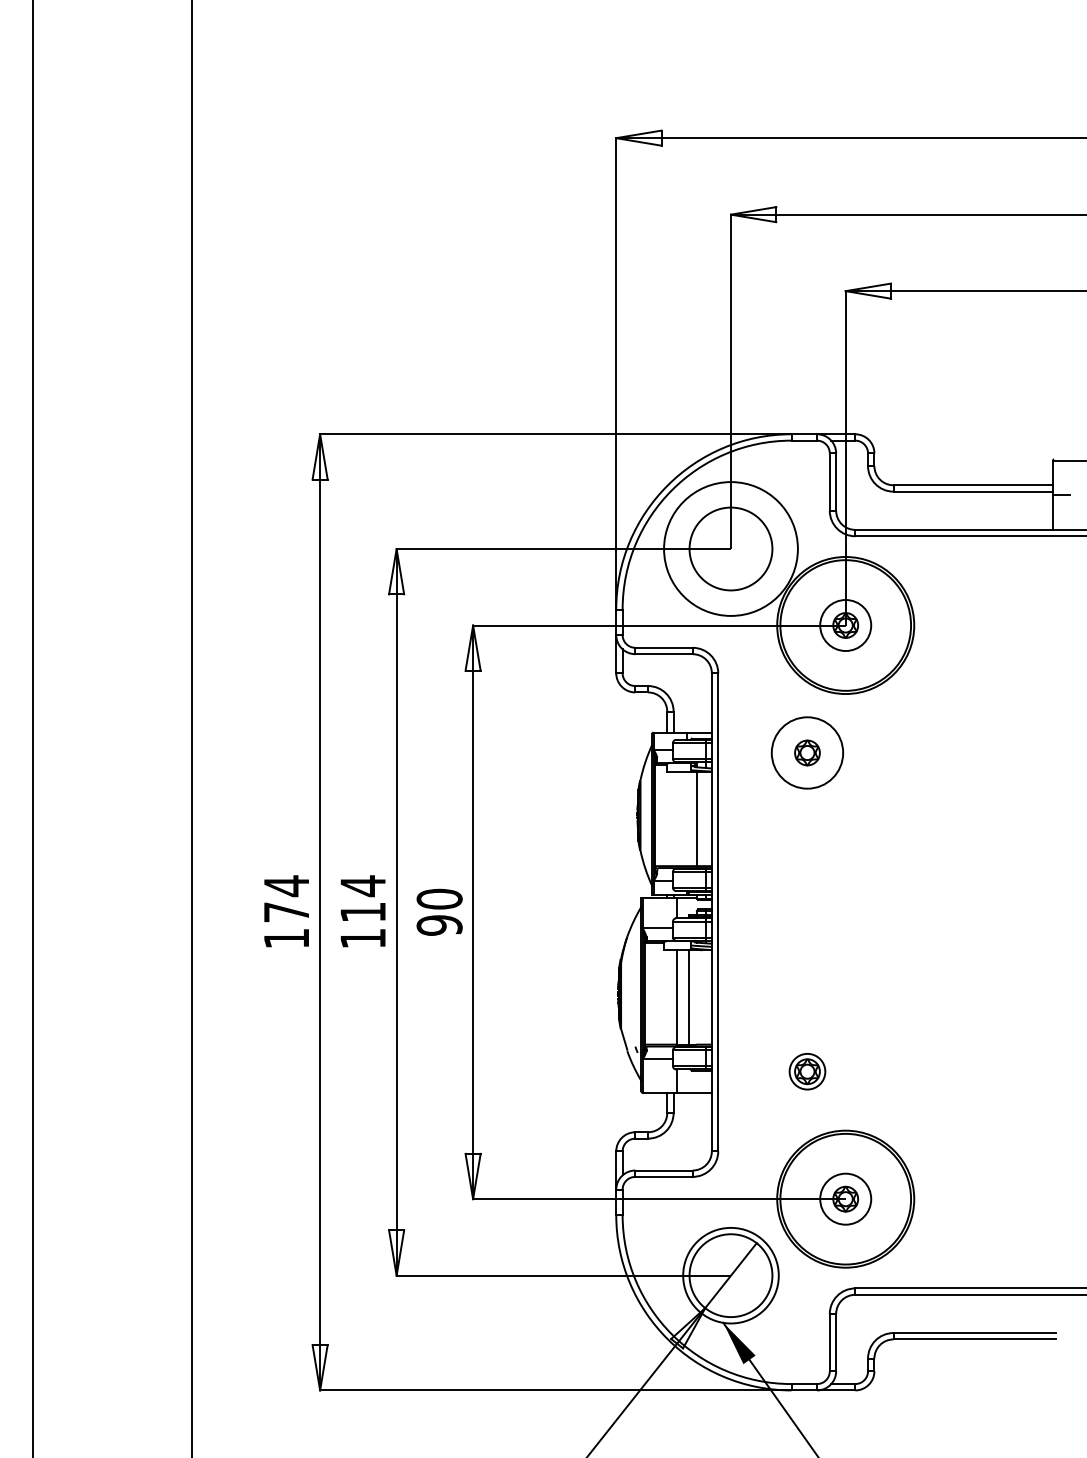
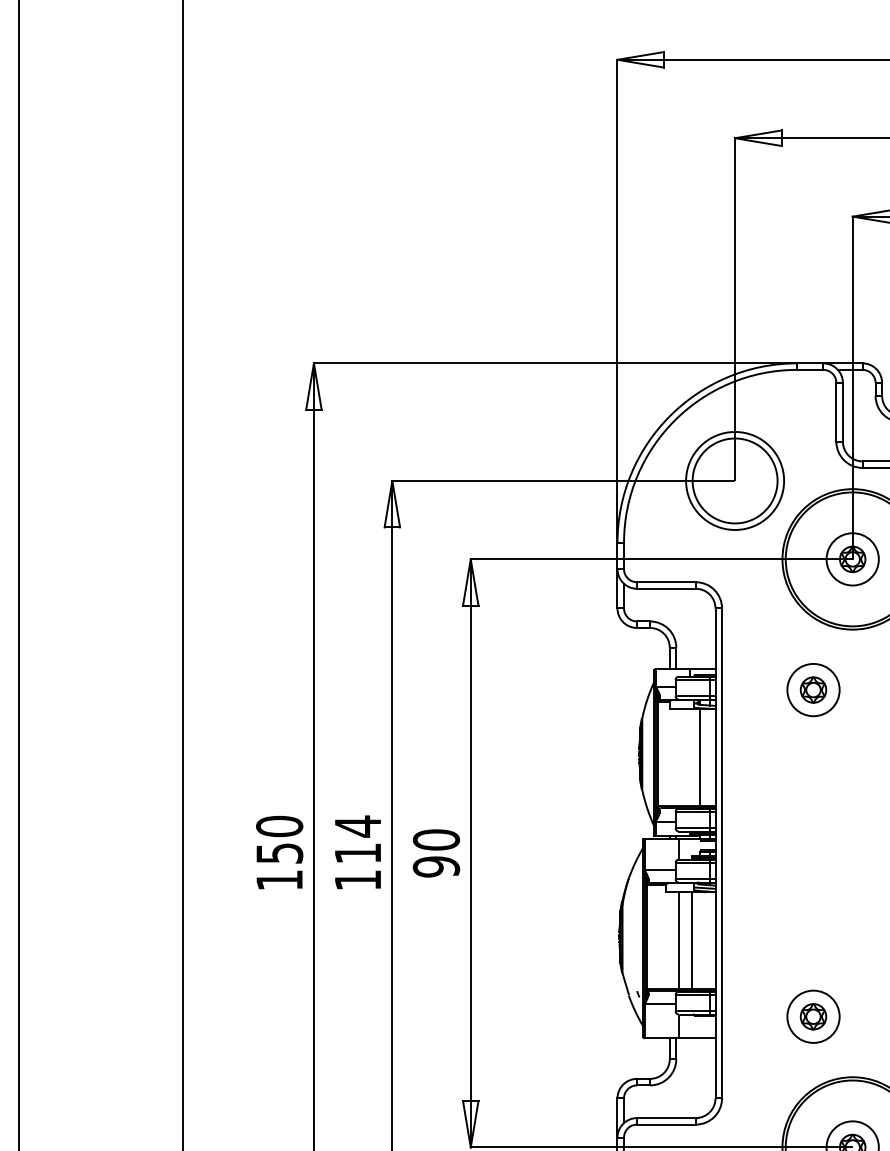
circle: (730, 548) -> (734, 480), size x0.71
circle: (806, 752) -> (812, 689), size x0.71
text: (286, 898) -> (279, 839), 174 -> 150
circle: (806, 1071) -> (812, 1016), size x1.43

